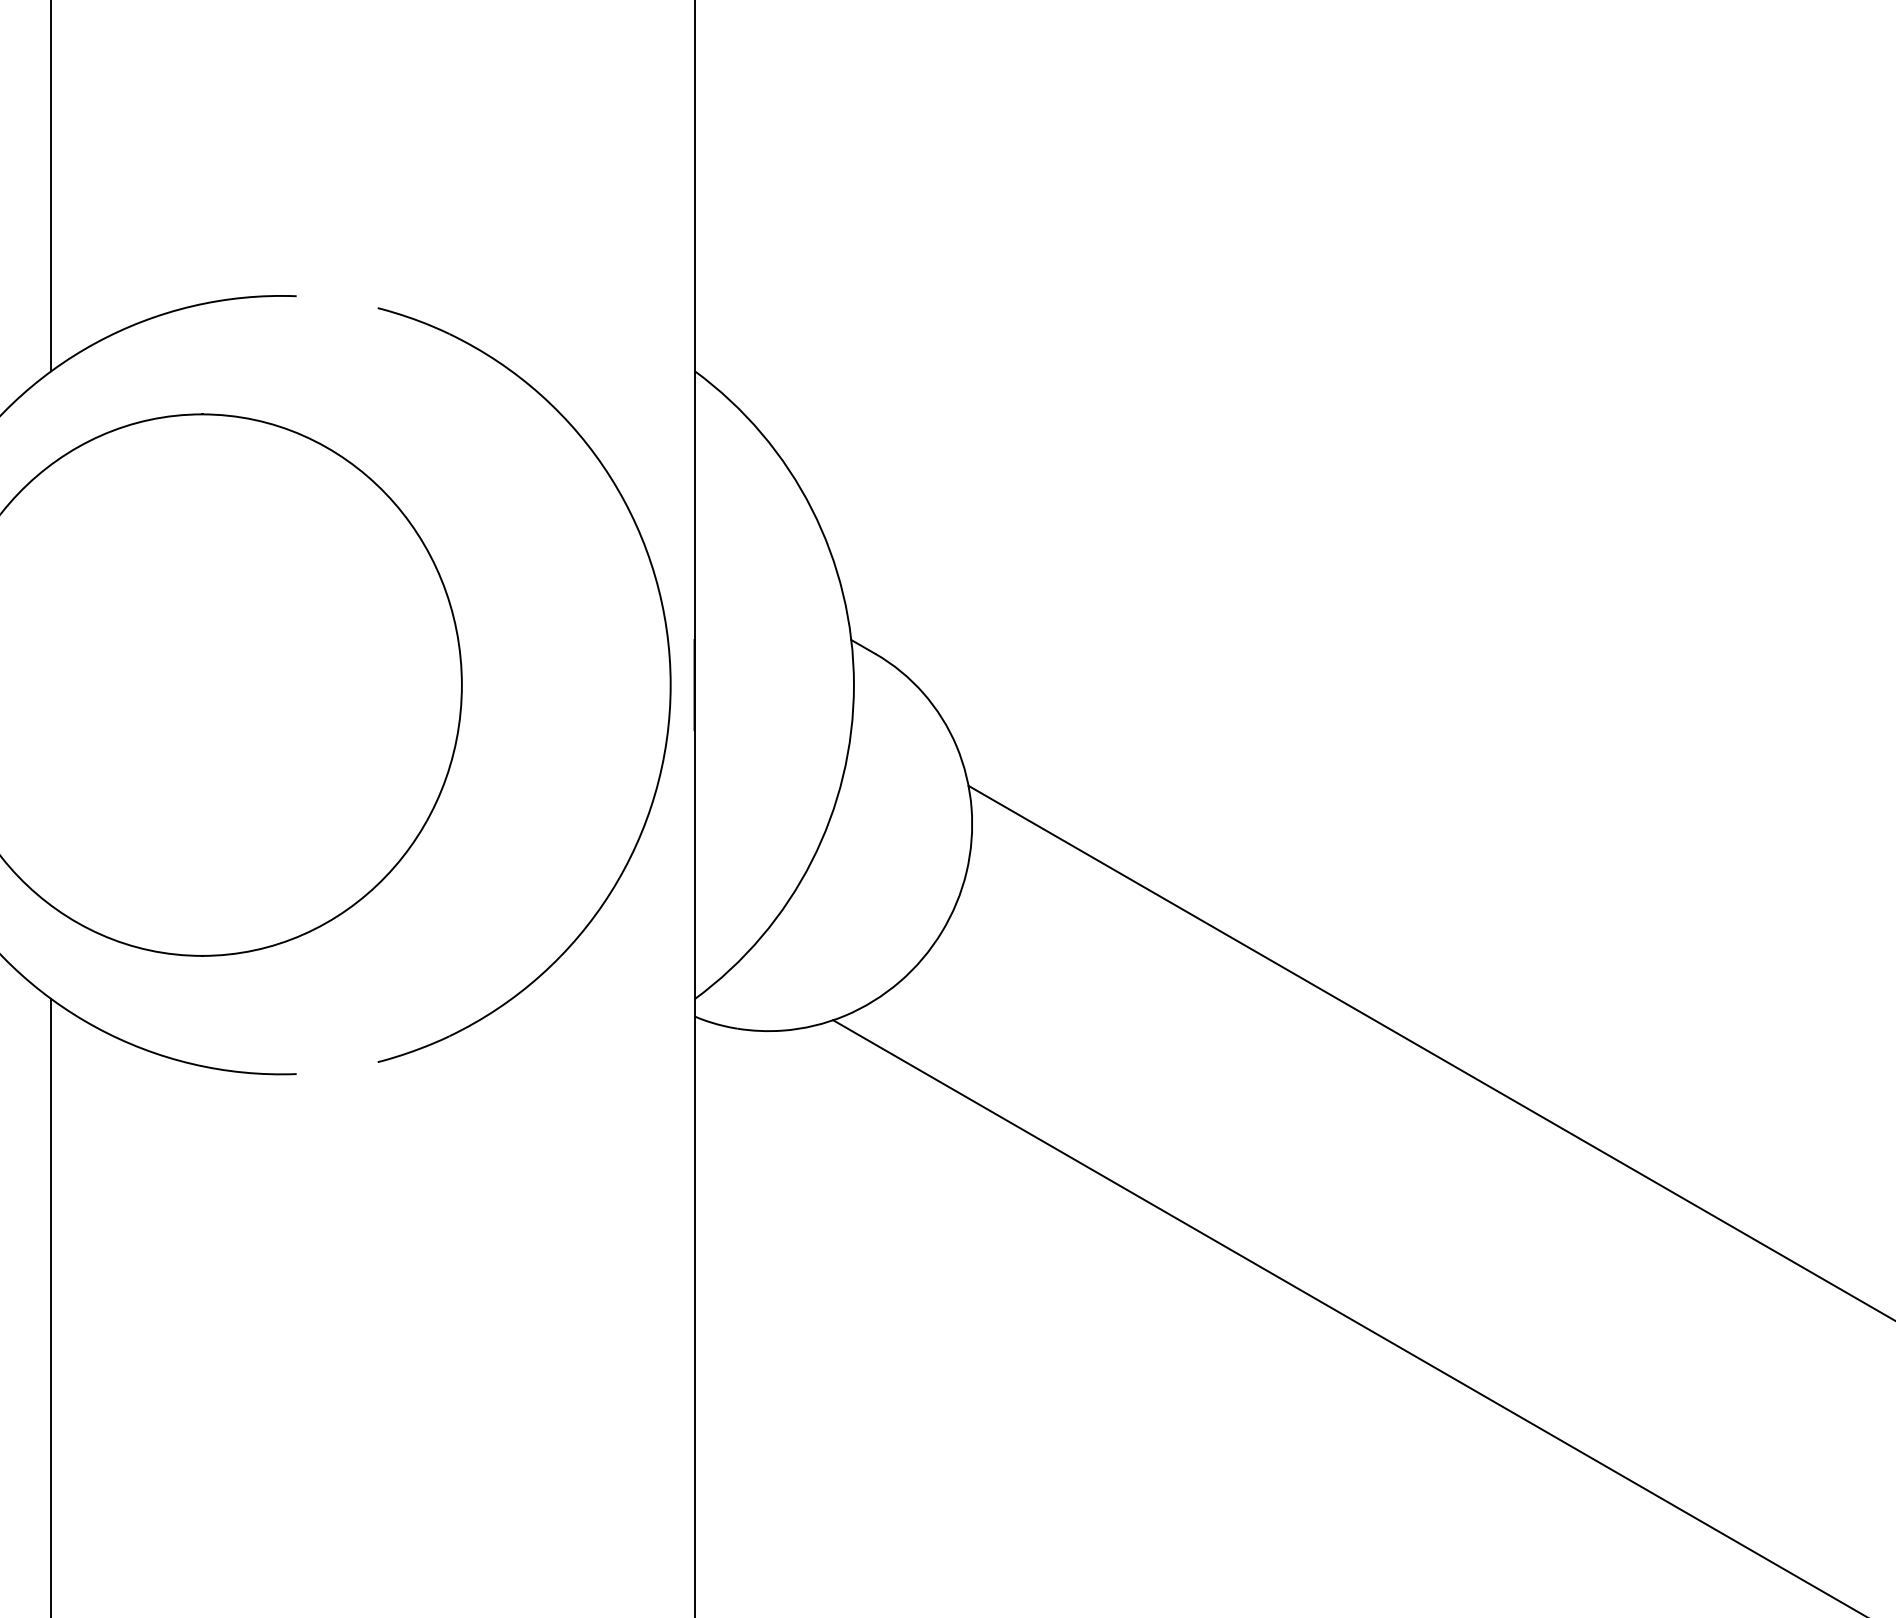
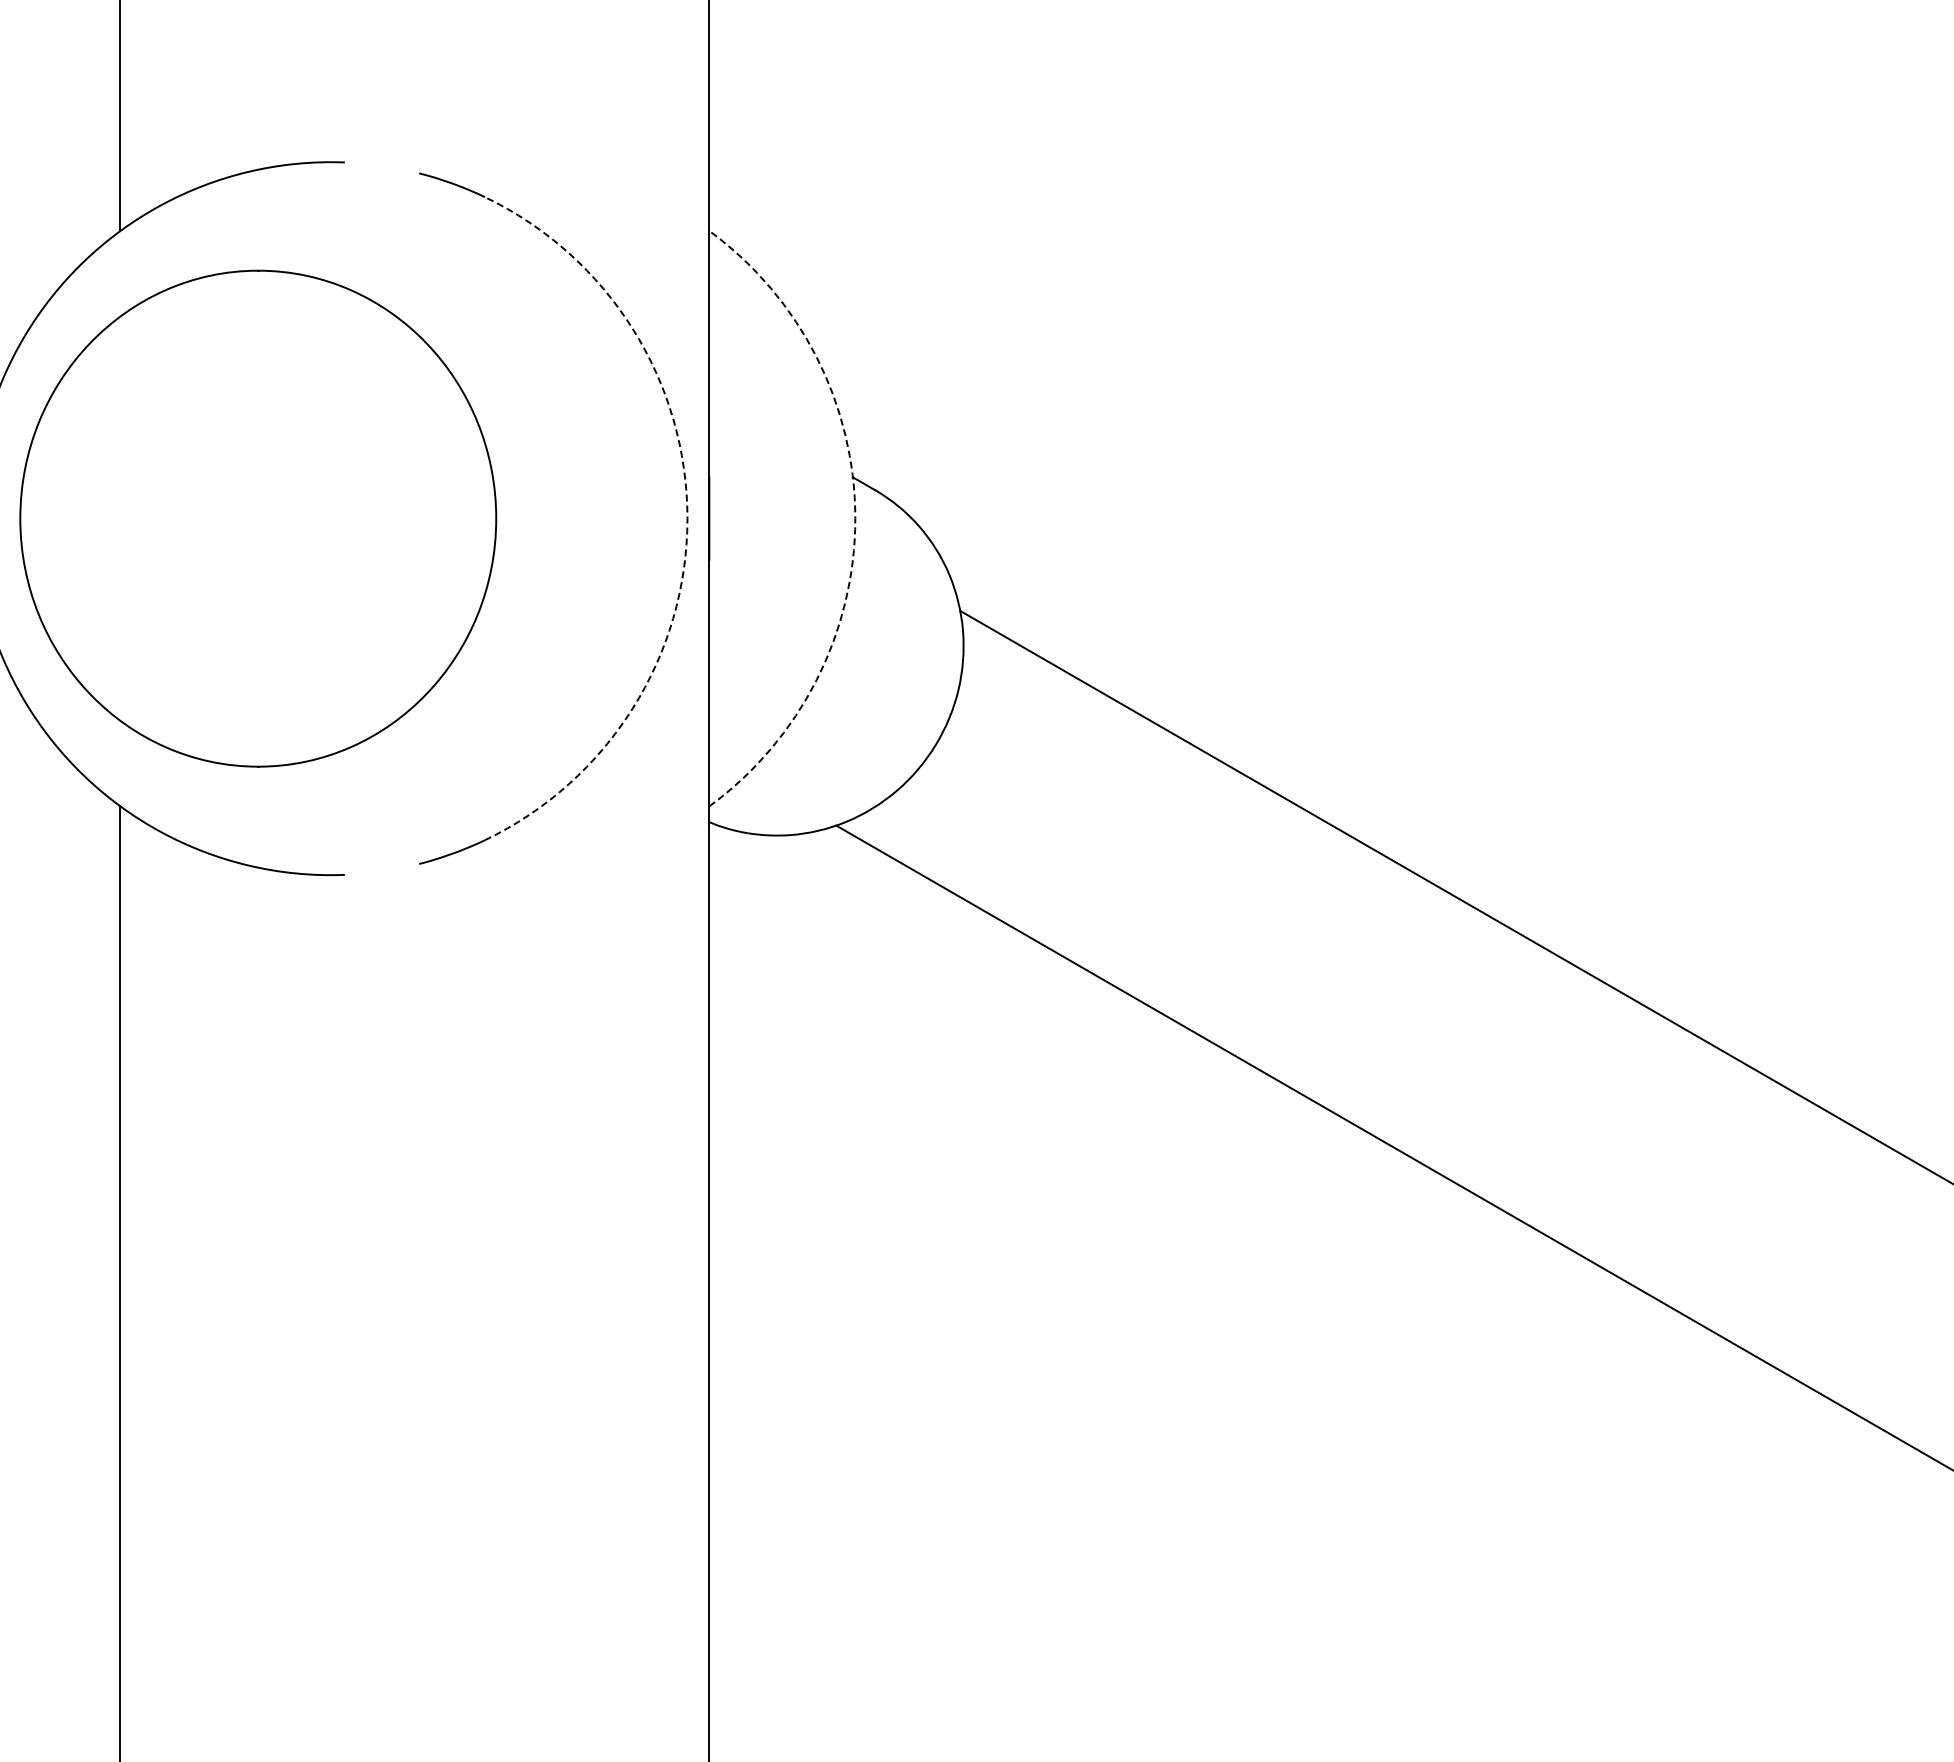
arc: (670, 684) -> (687, 518), solid -> dashed
arc: (854, 684) -> (855, 518), solid -> dashed

